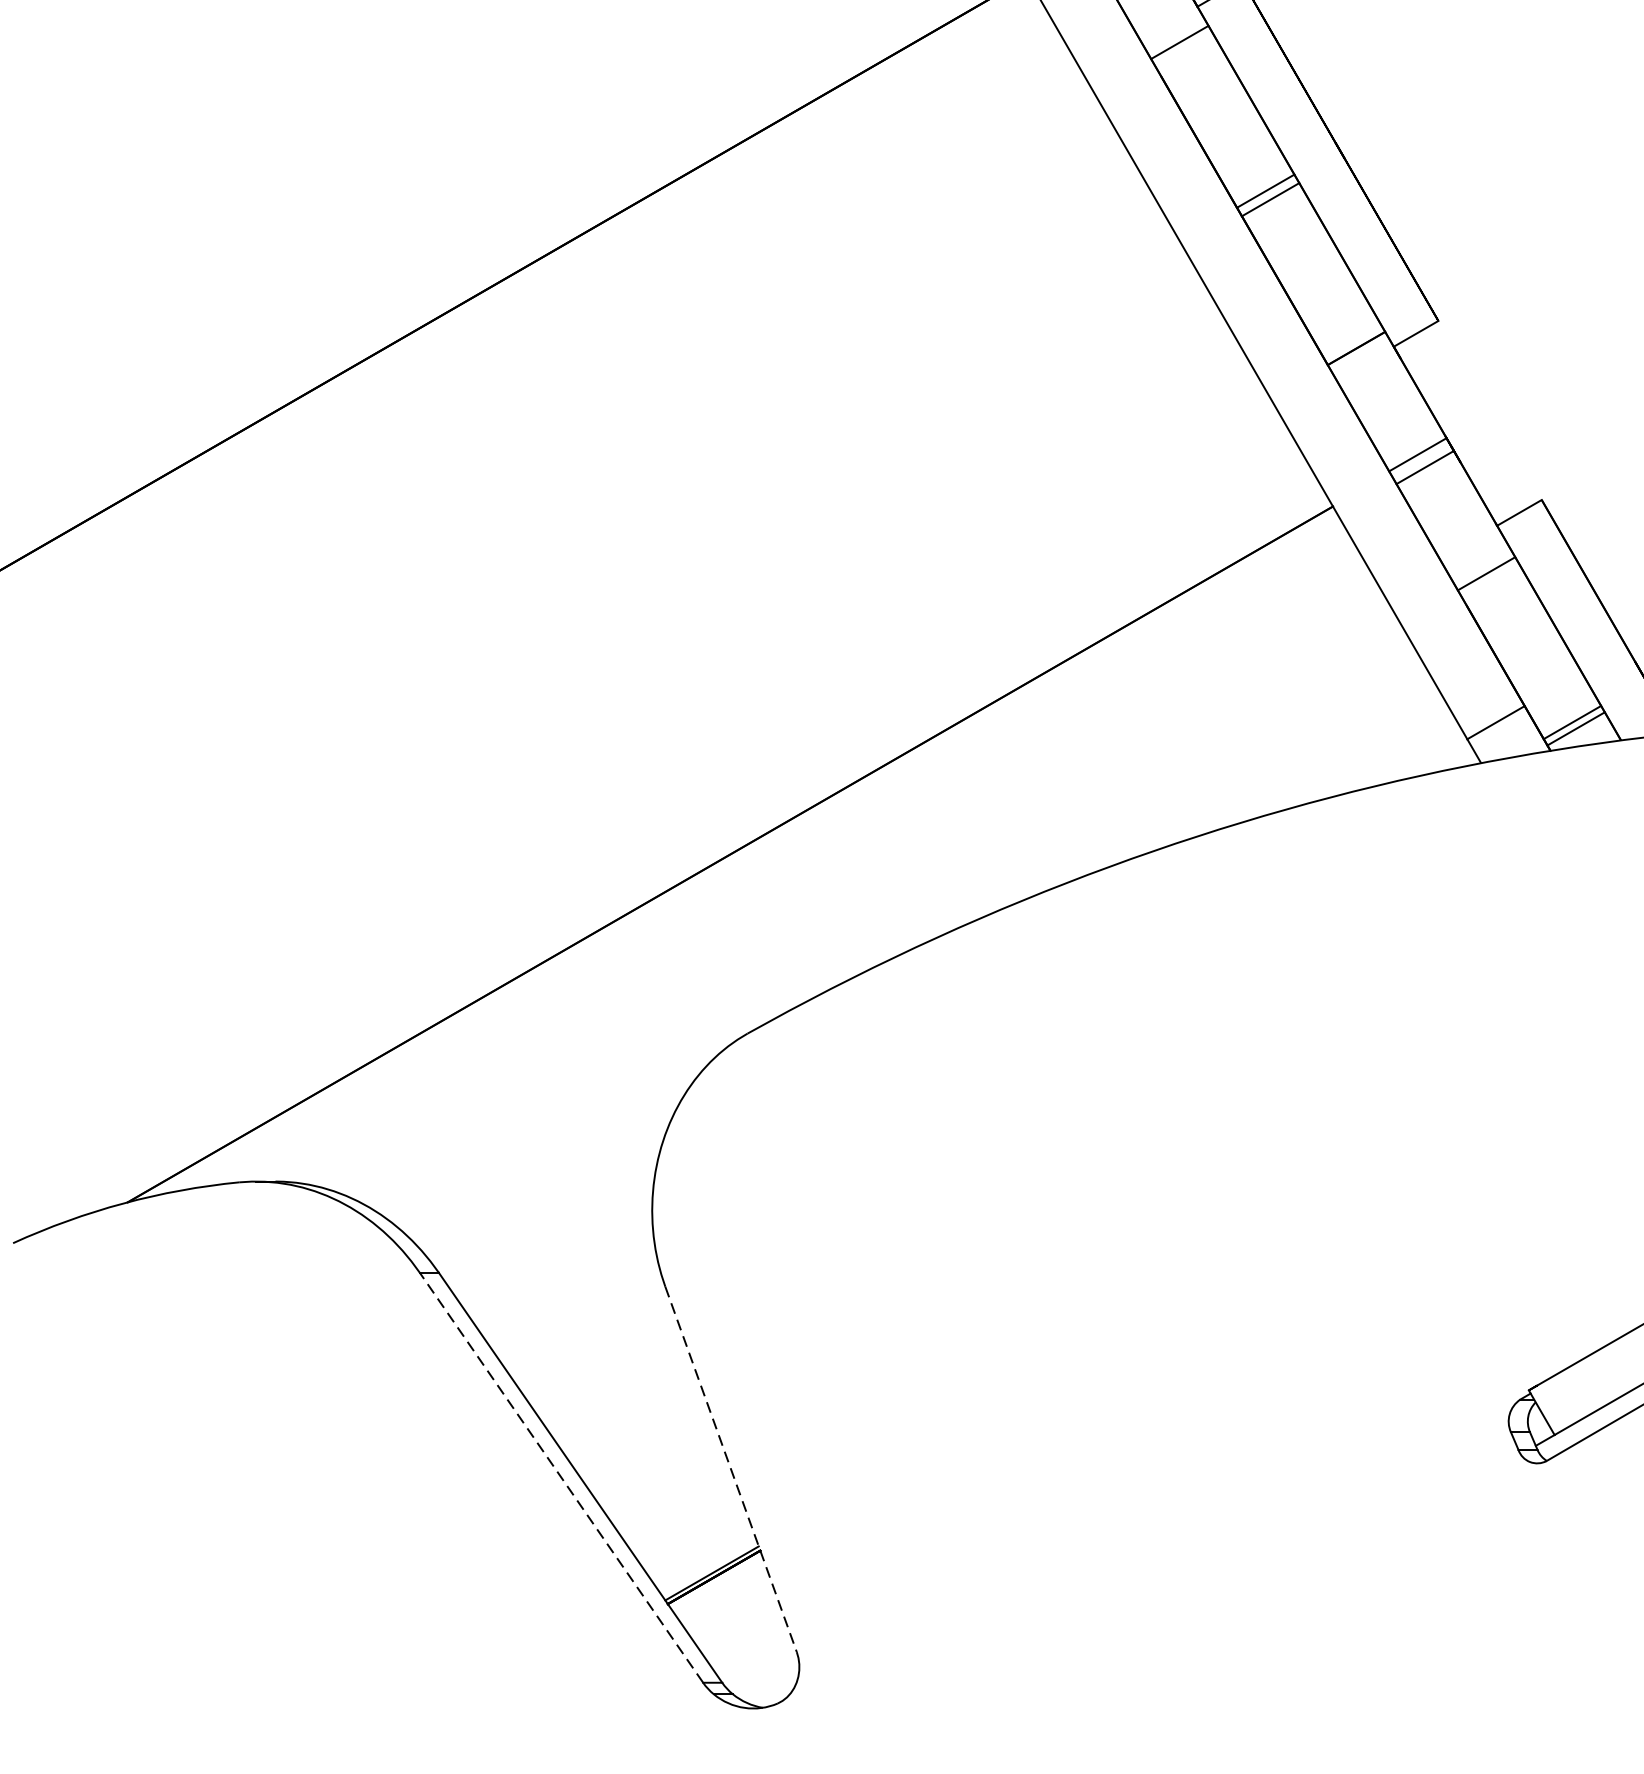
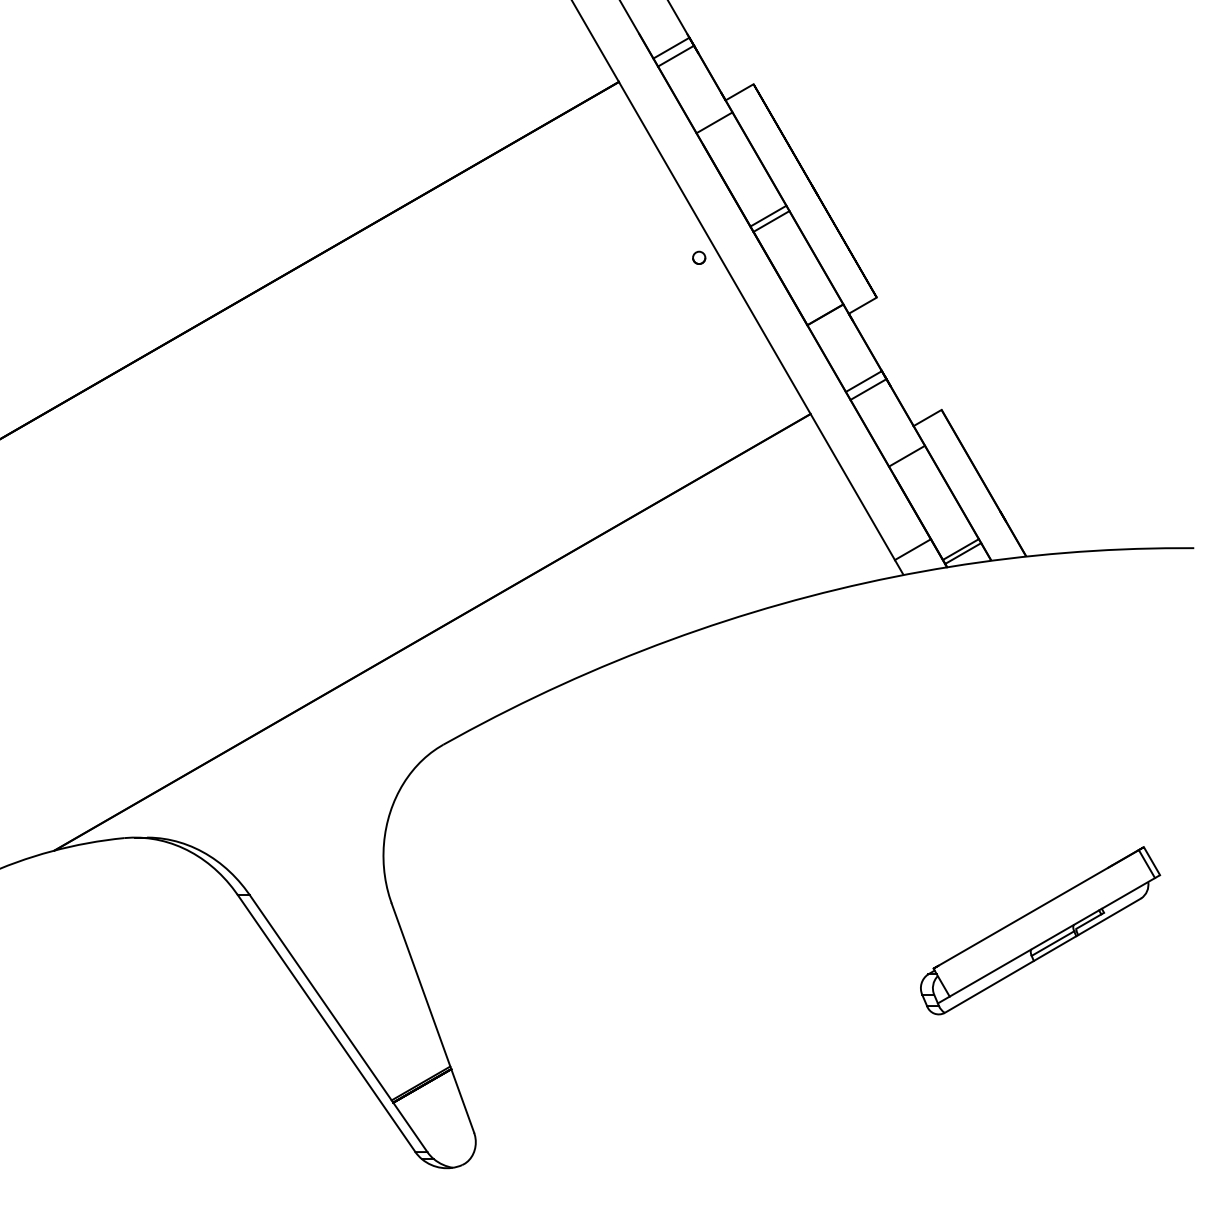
circle: (1155, 257) -> (699, 257), added
line: (730, 1469) -> (432, 1018), dashed -> solid
line: (561, 1477) -> (326, 1023), dashed -> solid

